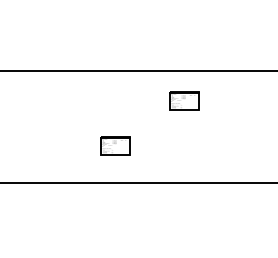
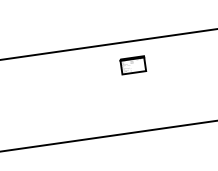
part: (115, 145) -> (82, 108), removed

